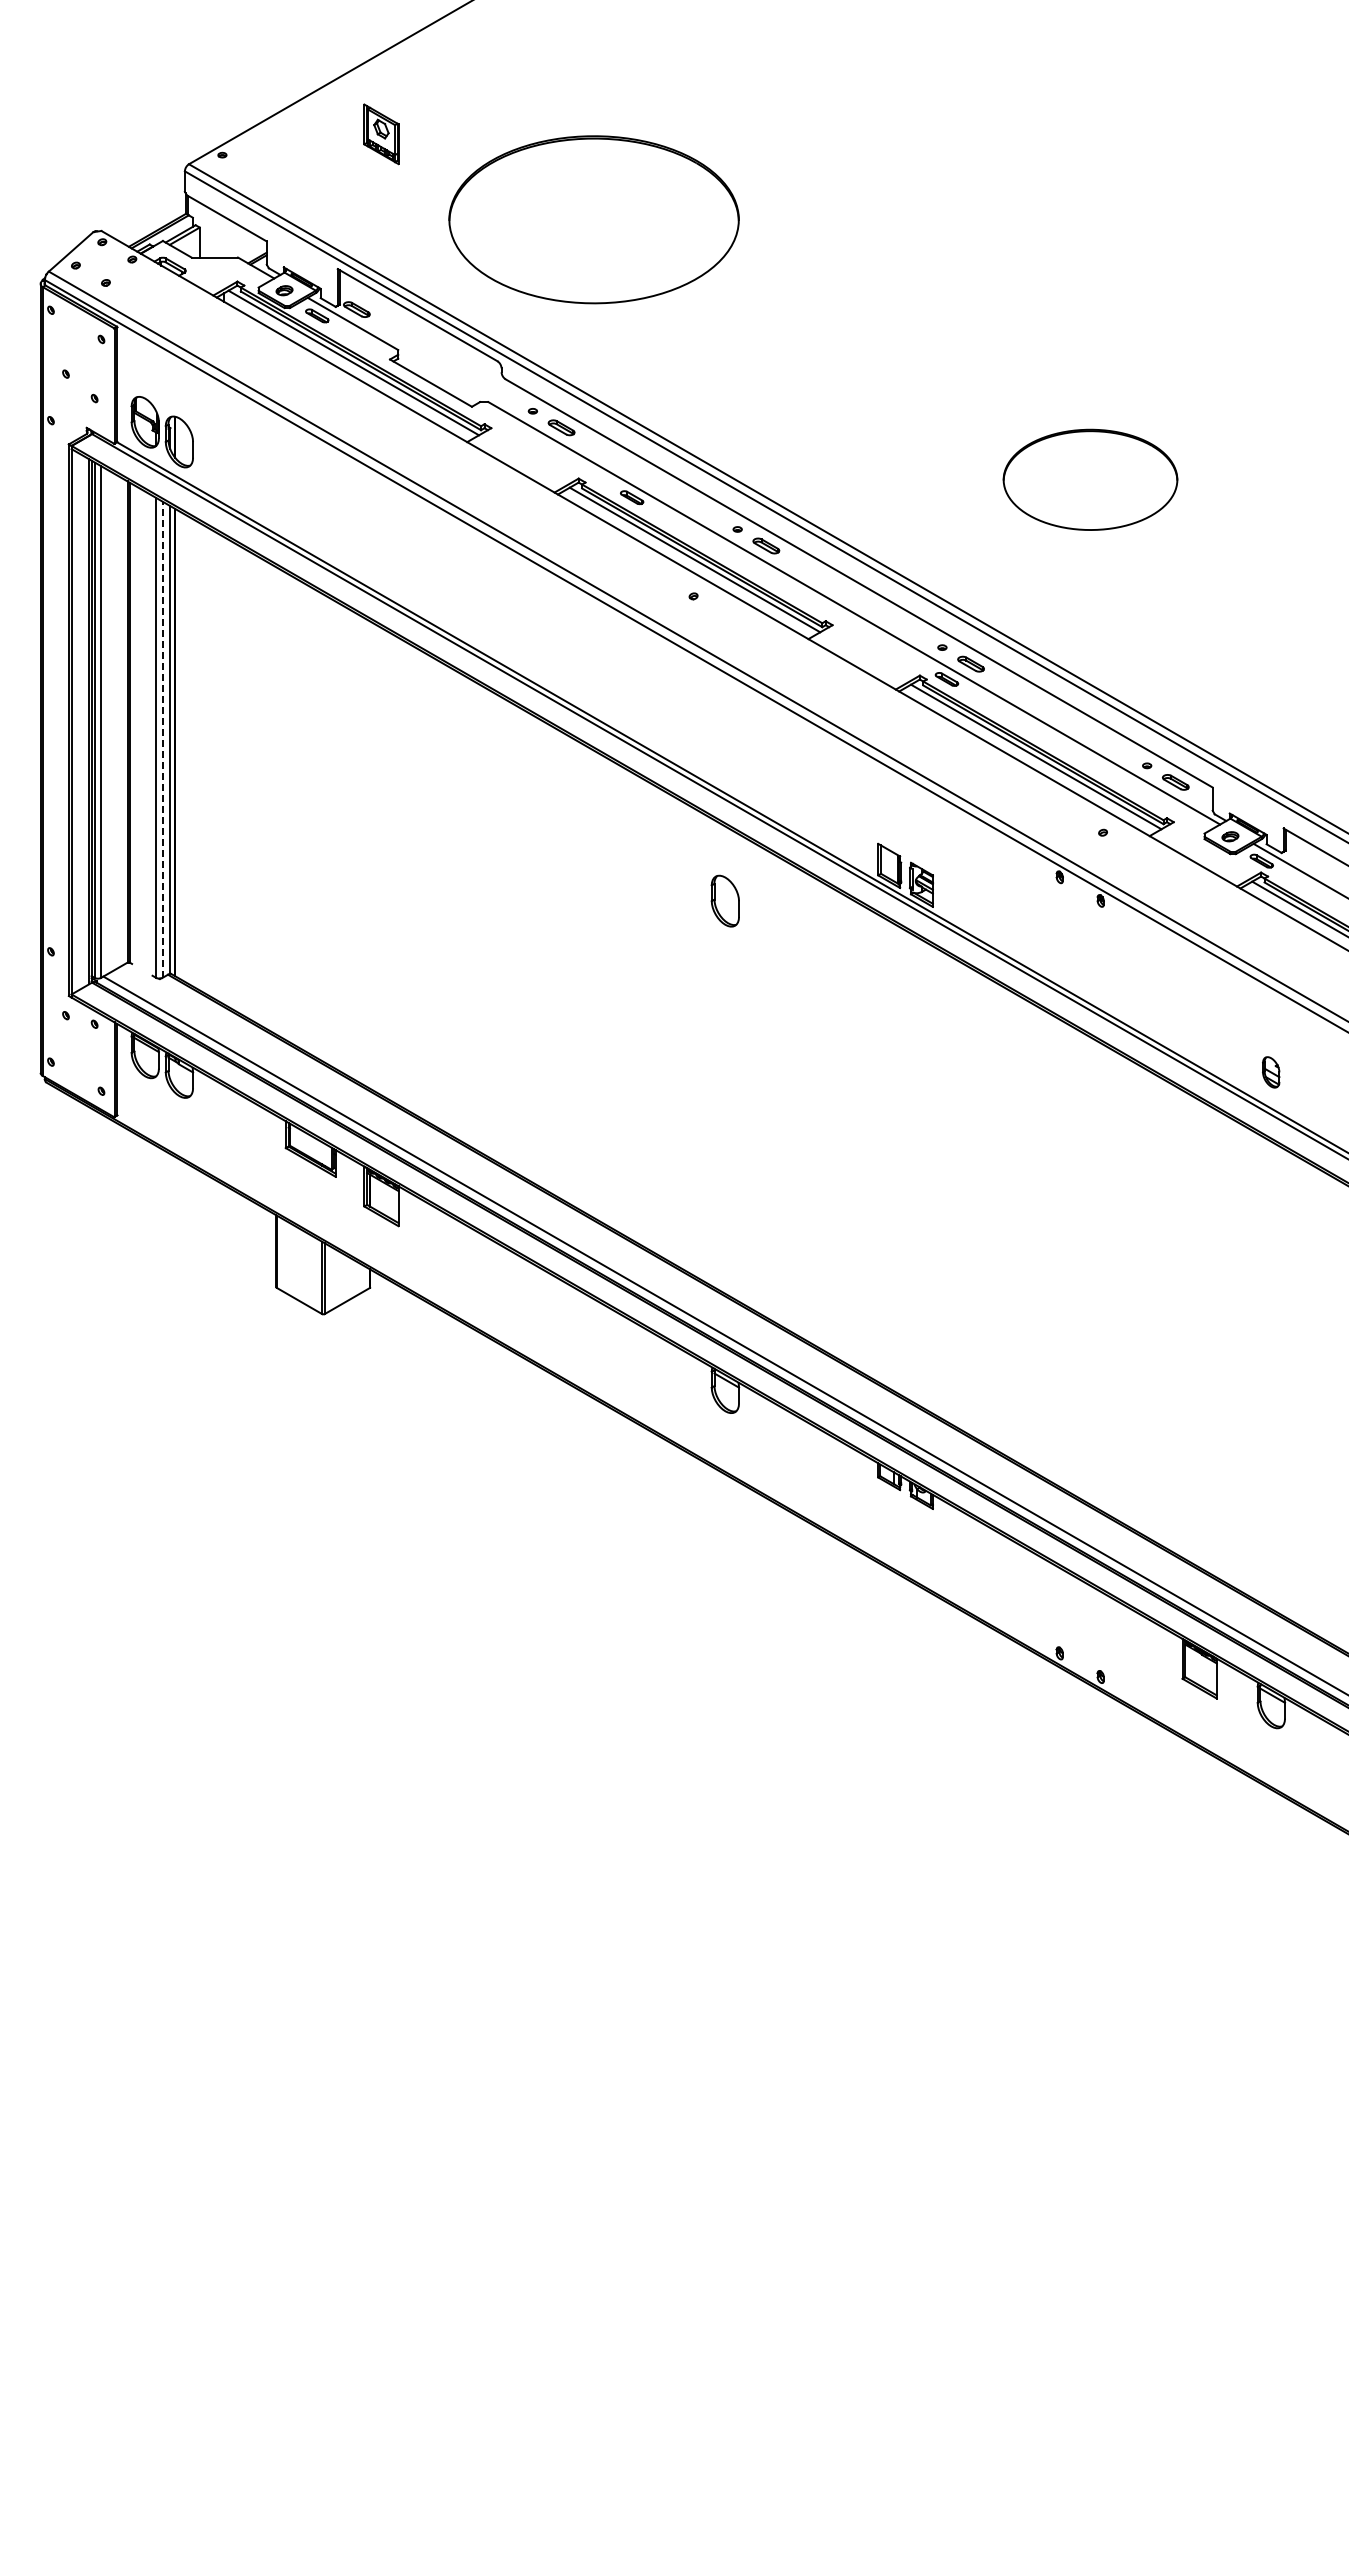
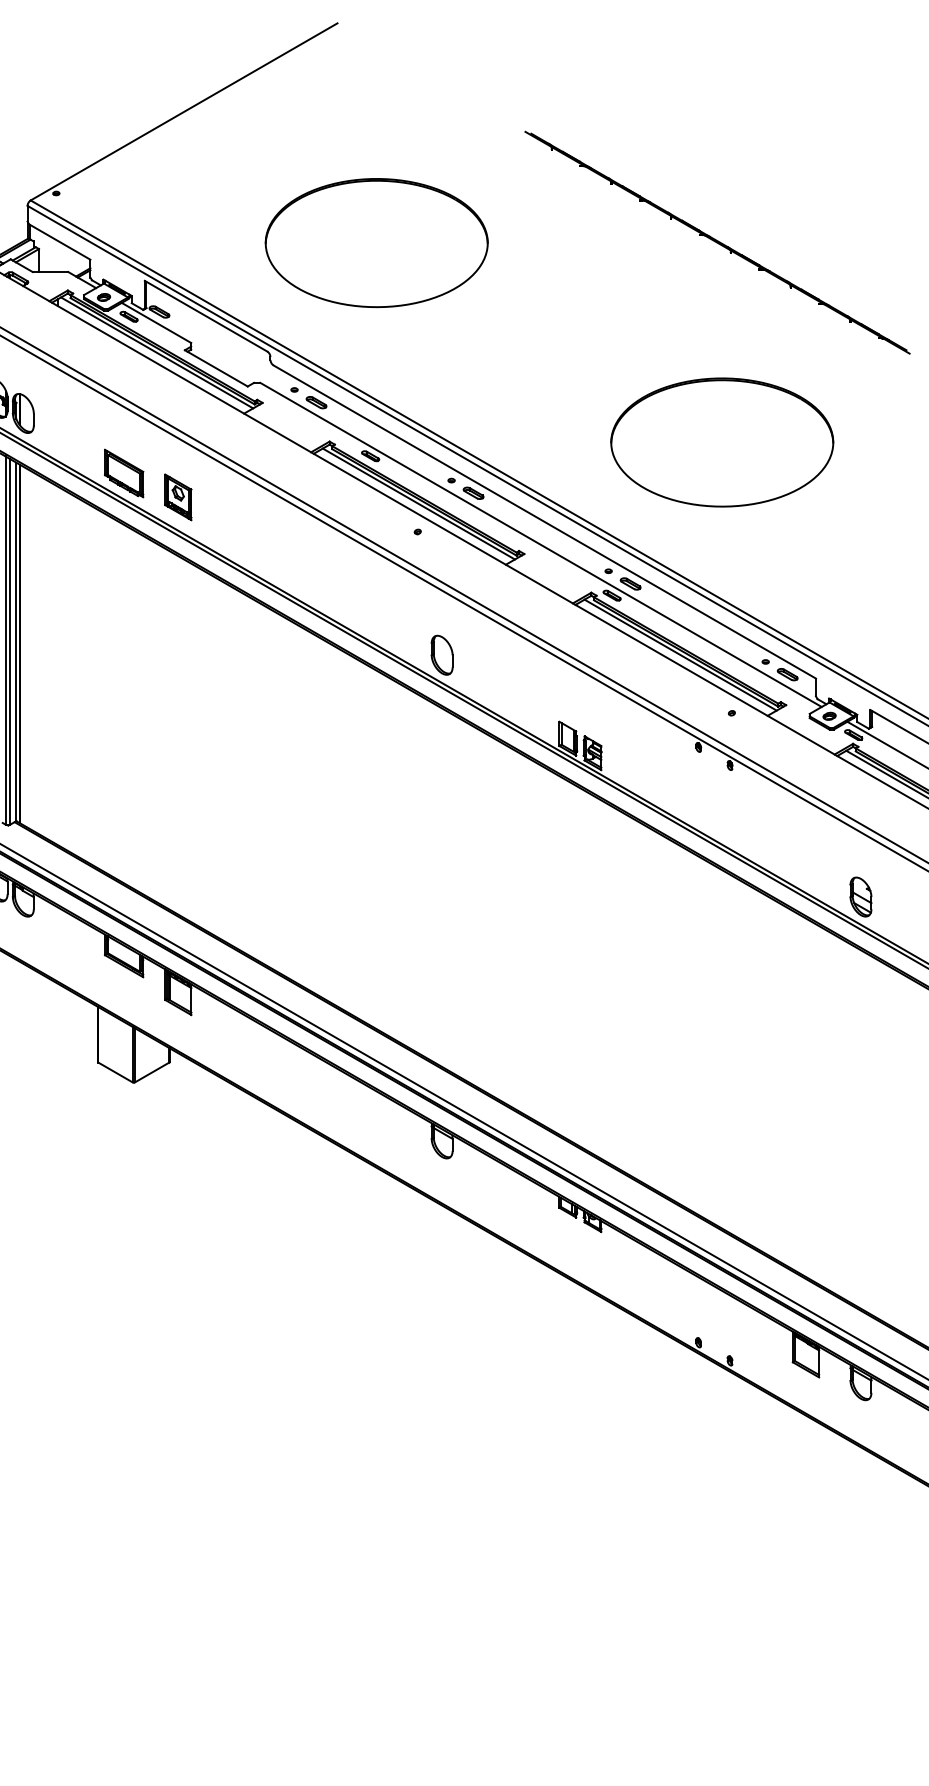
part: (381, 134) -> (178, 497), moved
part: (1084, 218) -> (717, 242), added
part: (593, 219) -> (376, 242), moved
part: (1090, 479) -> (722, 442), size x1.67
part: (310, 520) -> (123, 473), added
line: (162, 739) -> (10, 641), dashed -> solid
part: (724, 900) -> (441, 654), moved
part: (1270, 1072) -> (860, 897), size x1.67

